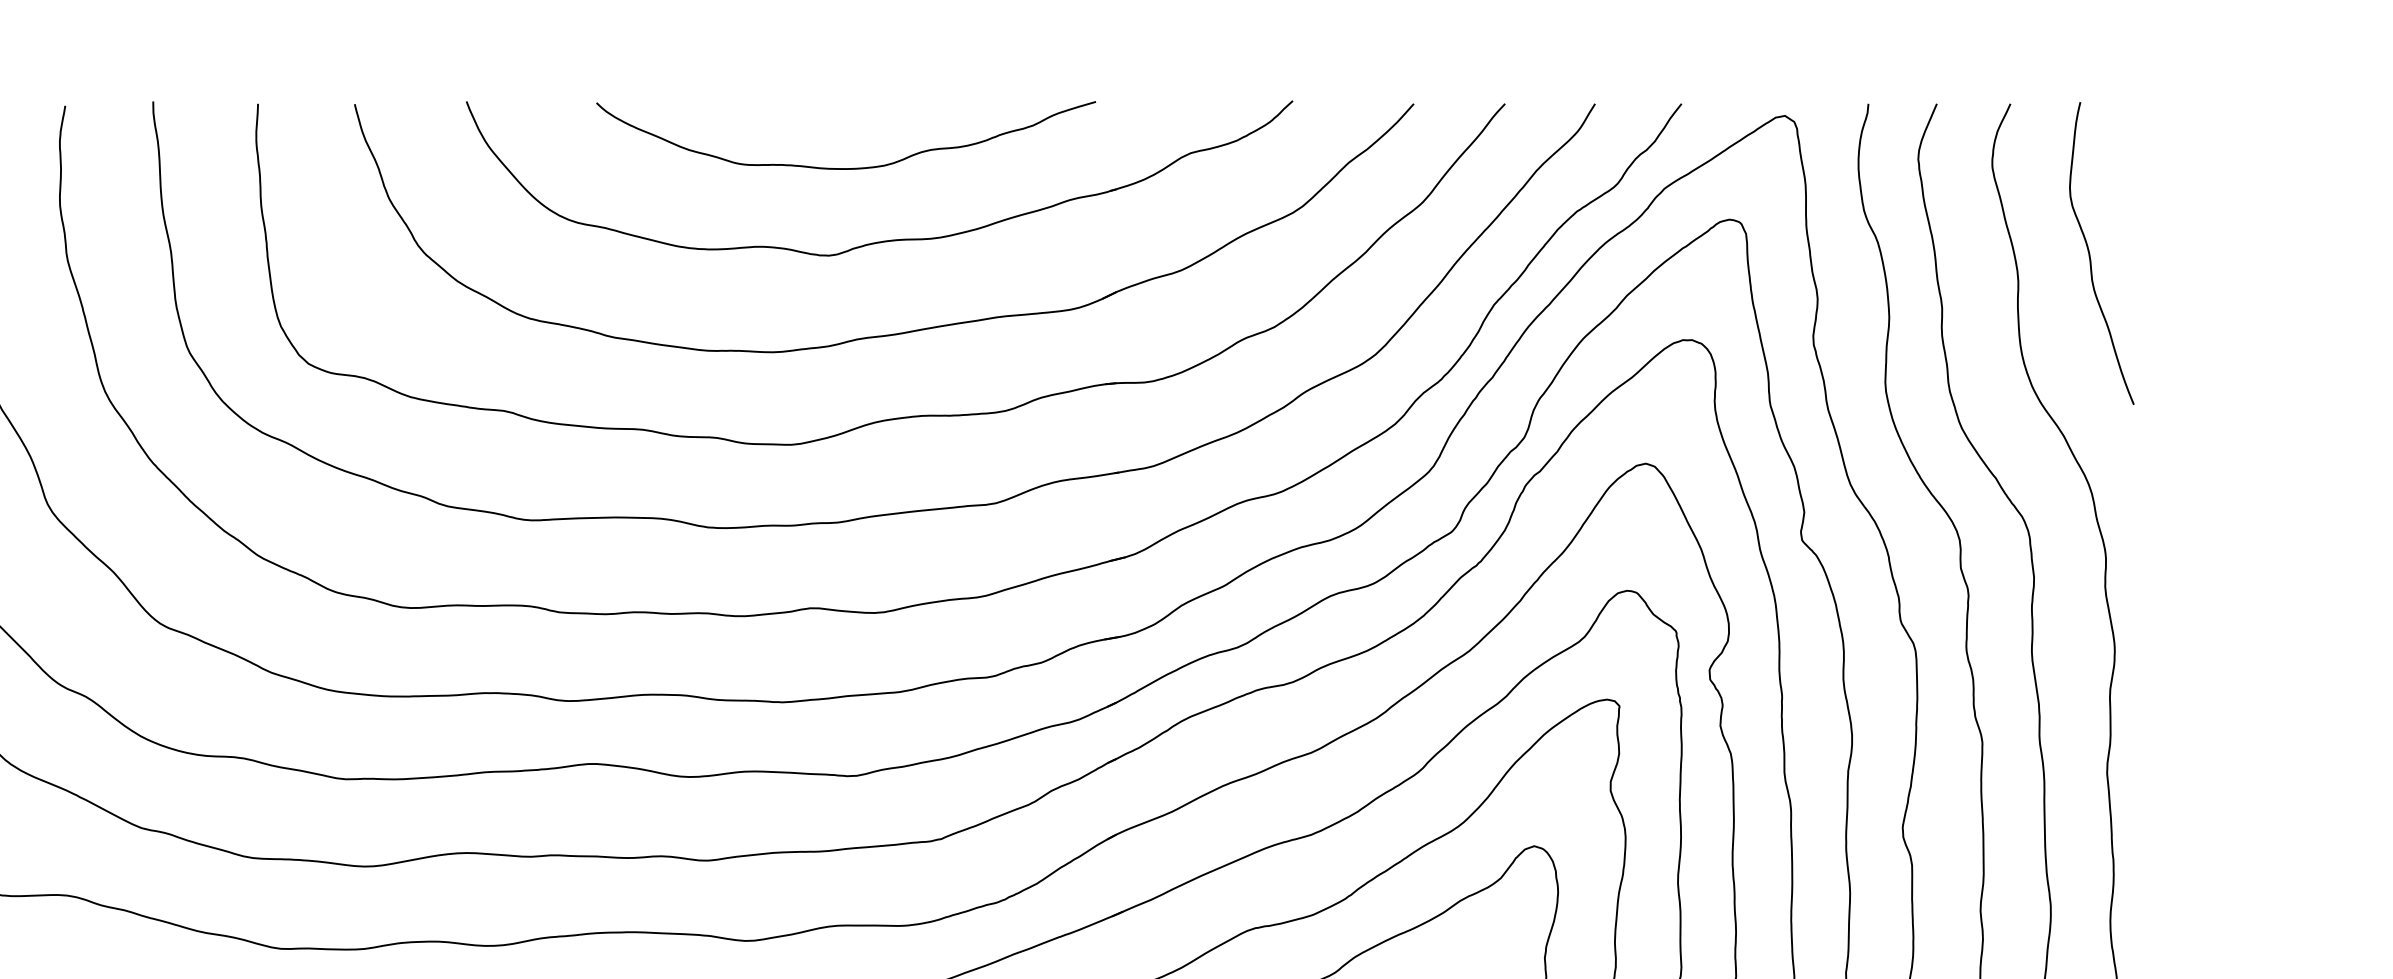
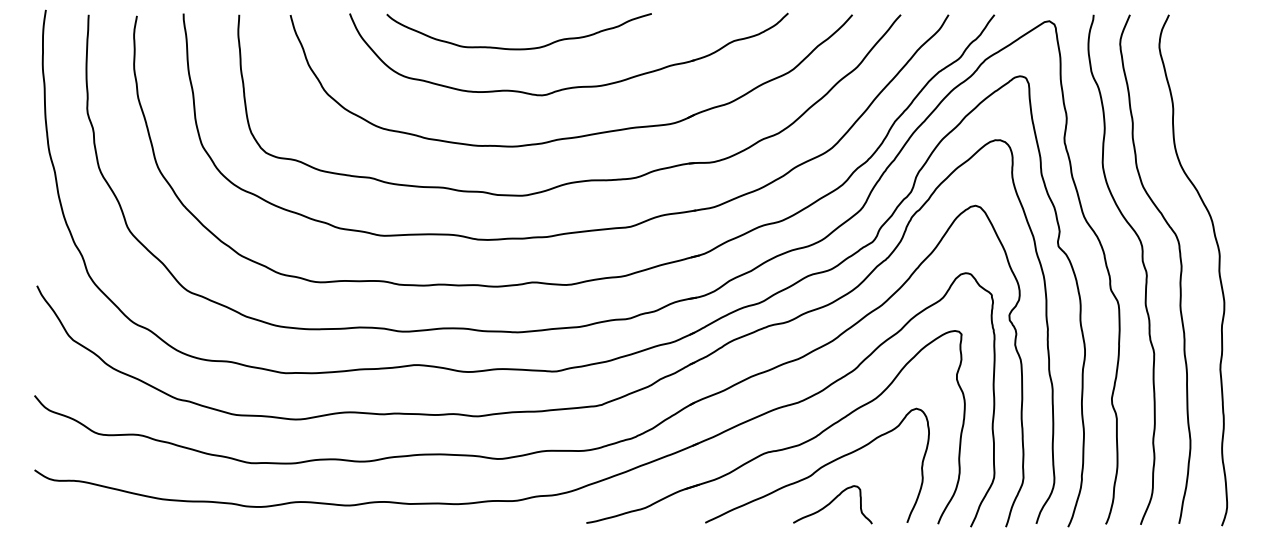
curve: (844, 167) -> (518, 48), moved
curve: (2092, 257) -> (1212, 96), removed

